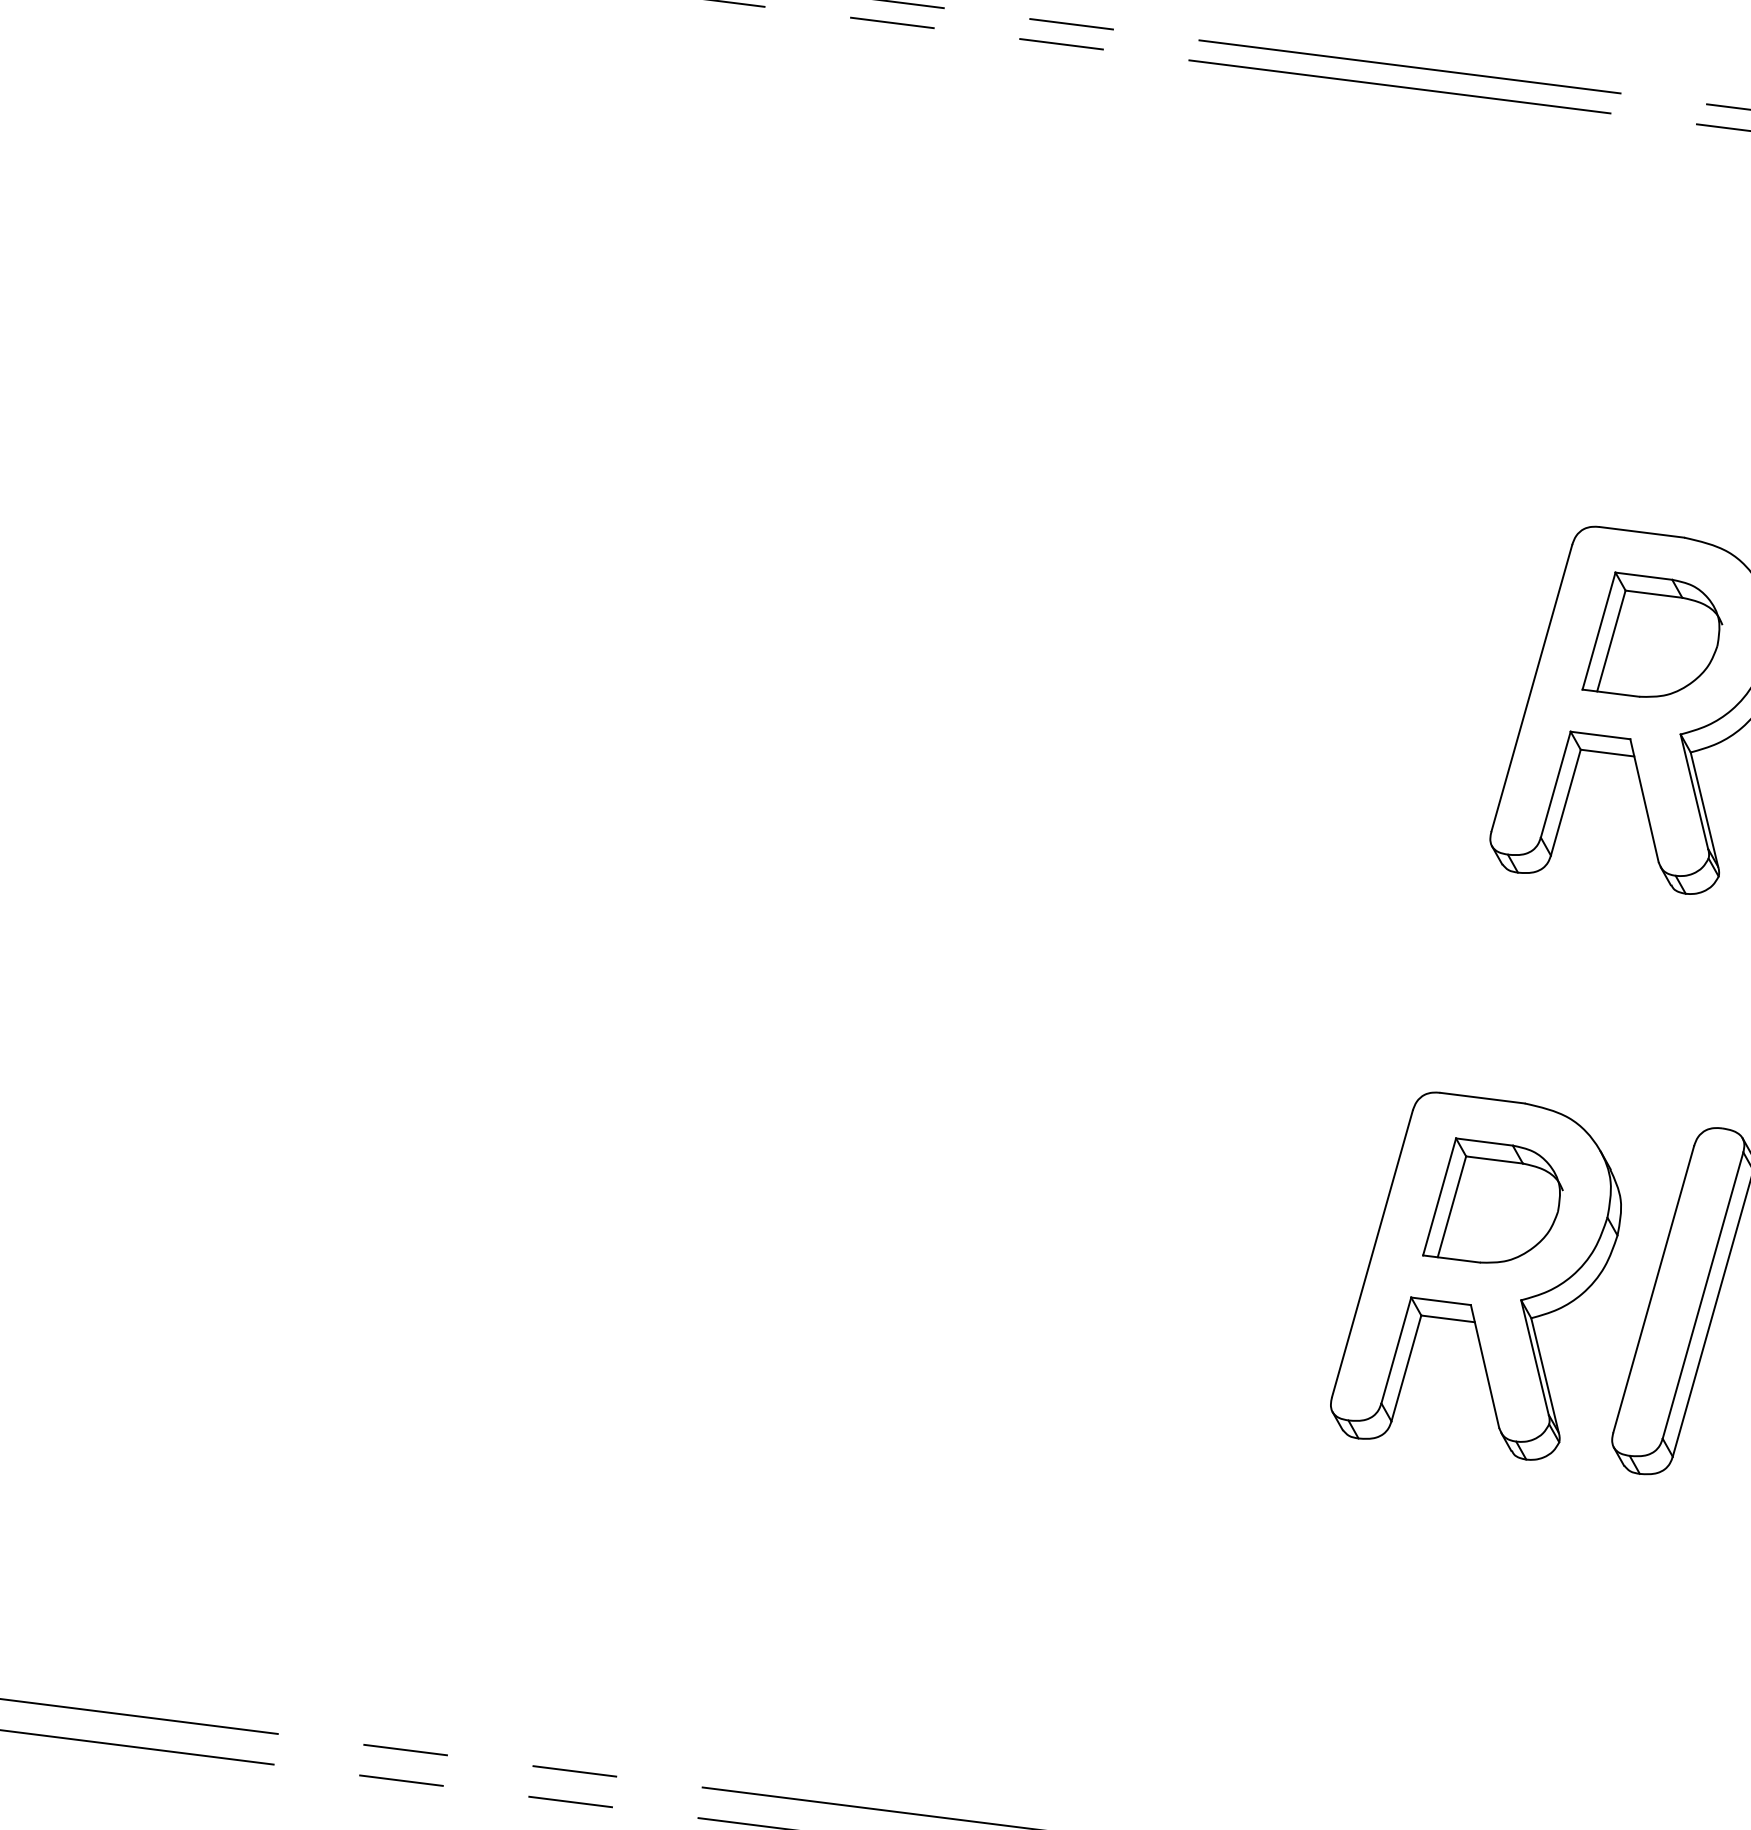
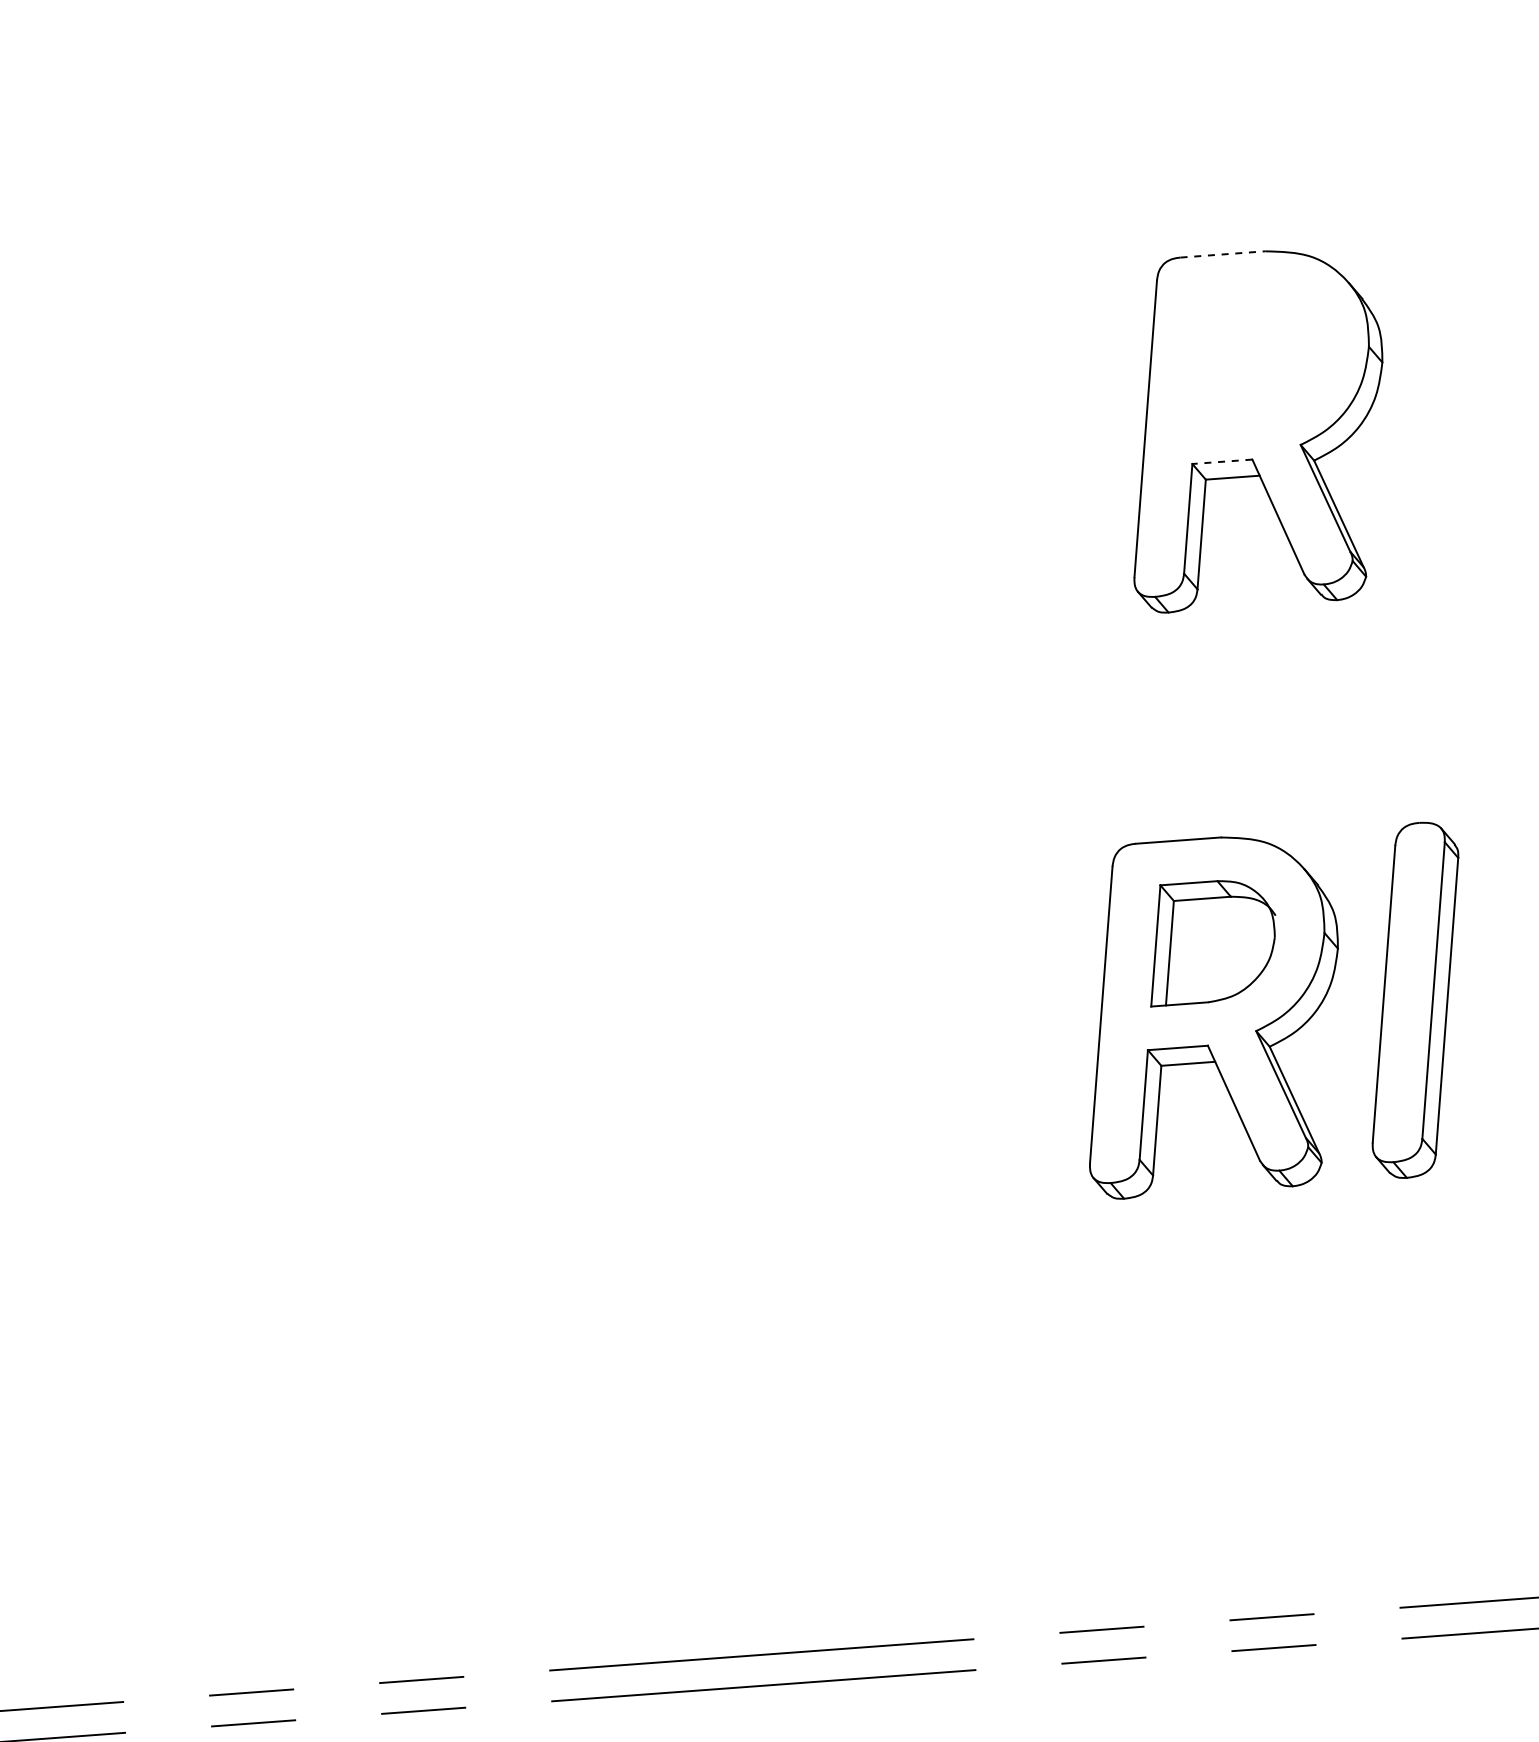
line: (1642, 532) -> (1223, 254), solid -> dashed
part: (1652, 634) -> (1253, 352), removed
line: (1600, 735) -> (1222, 461), solid -> dashed

